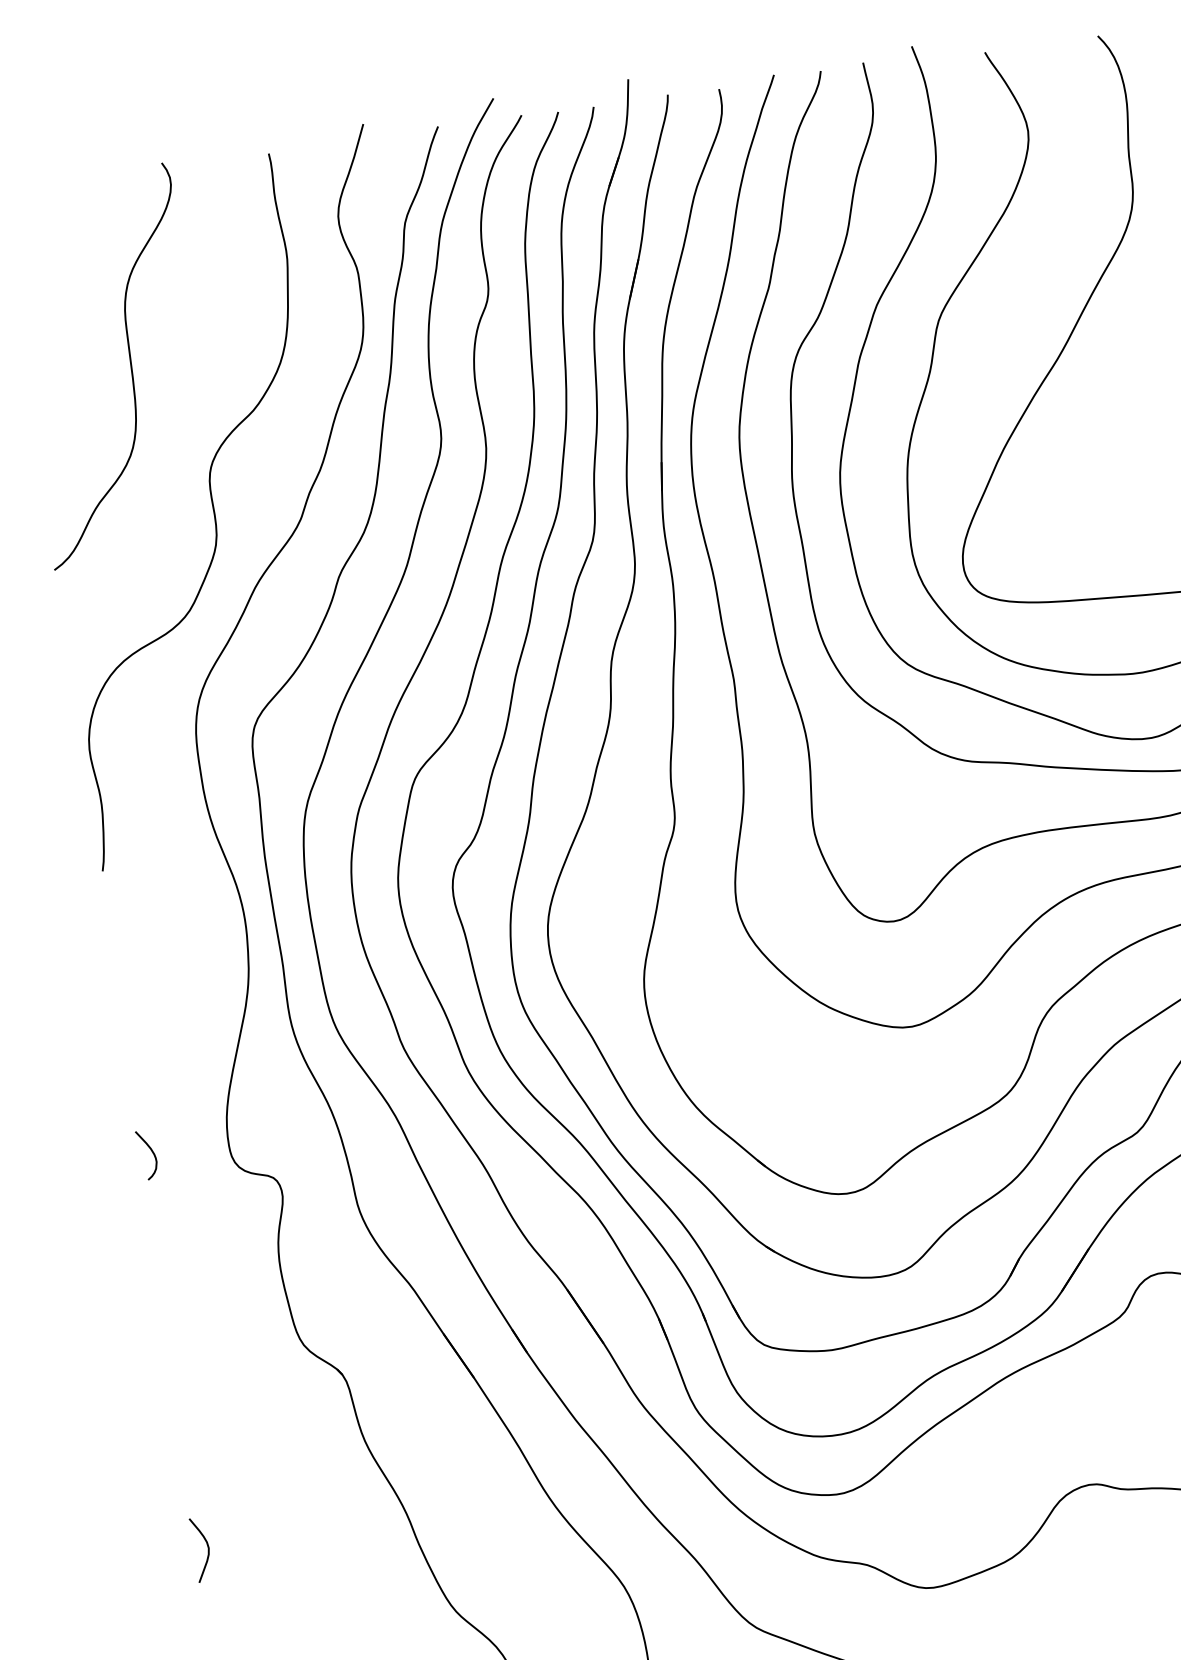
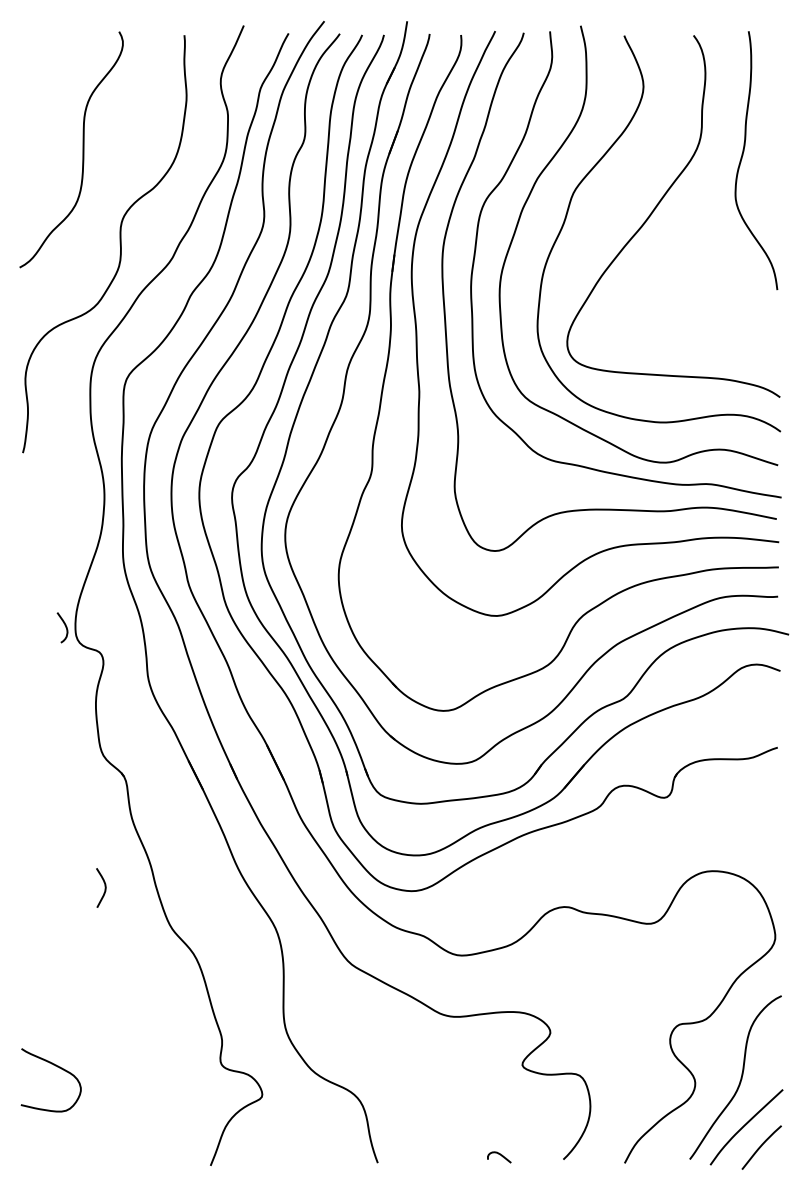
curve: (150, 1150) -> (64, 625), moved
curve: (206, 1548) -> (104, 887), moved

